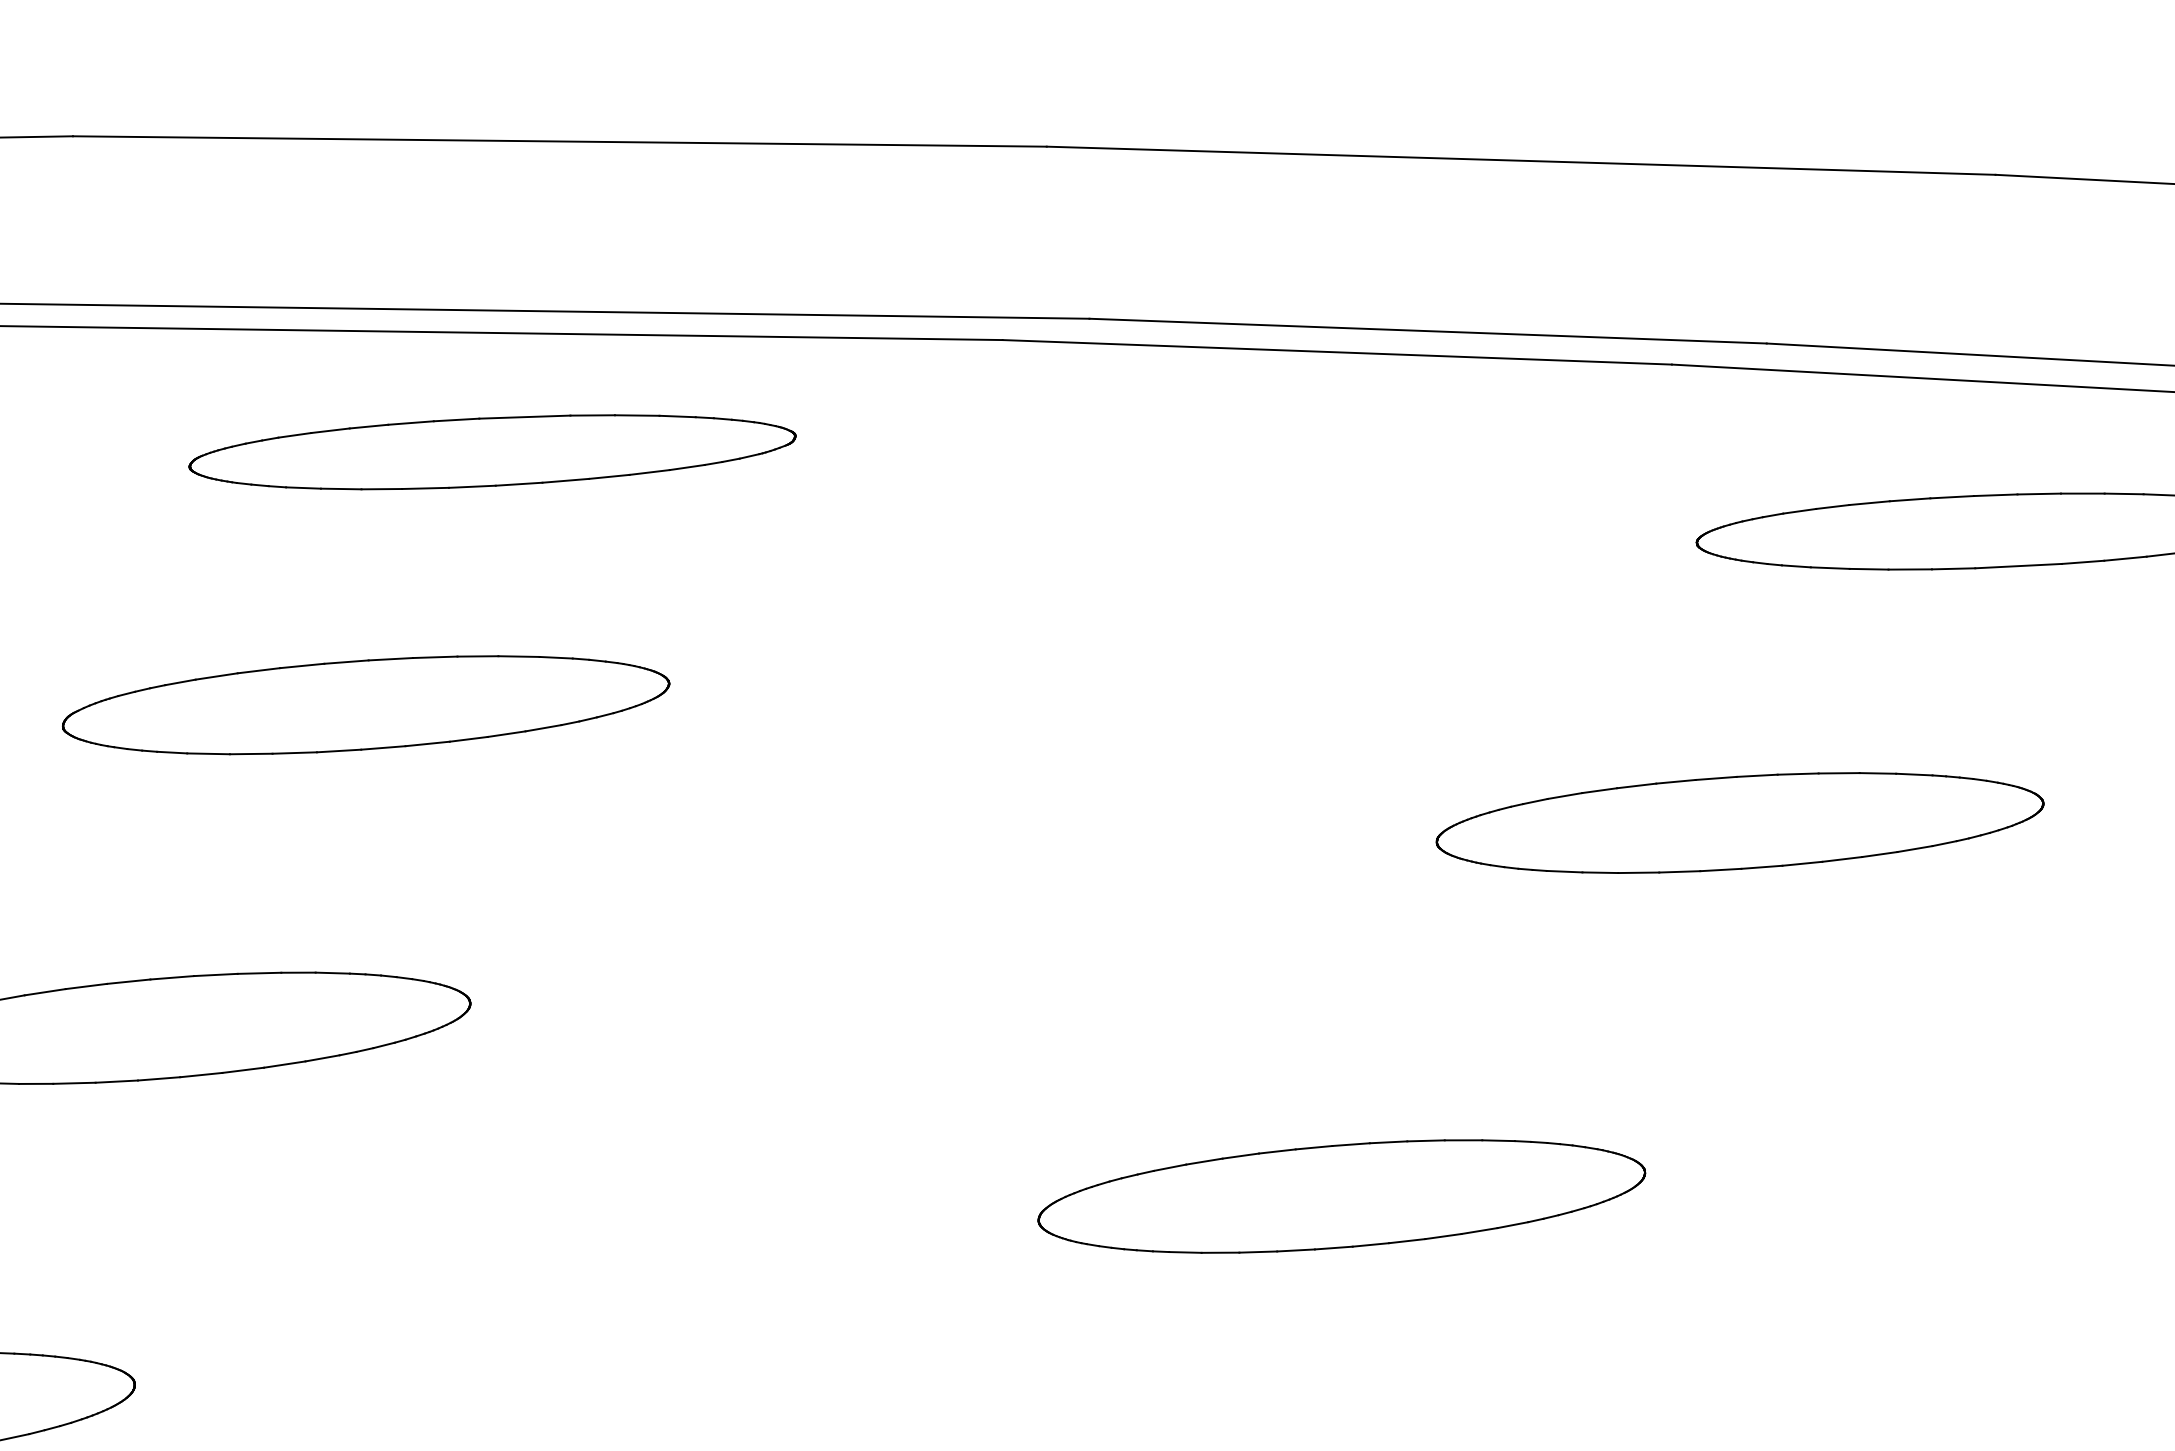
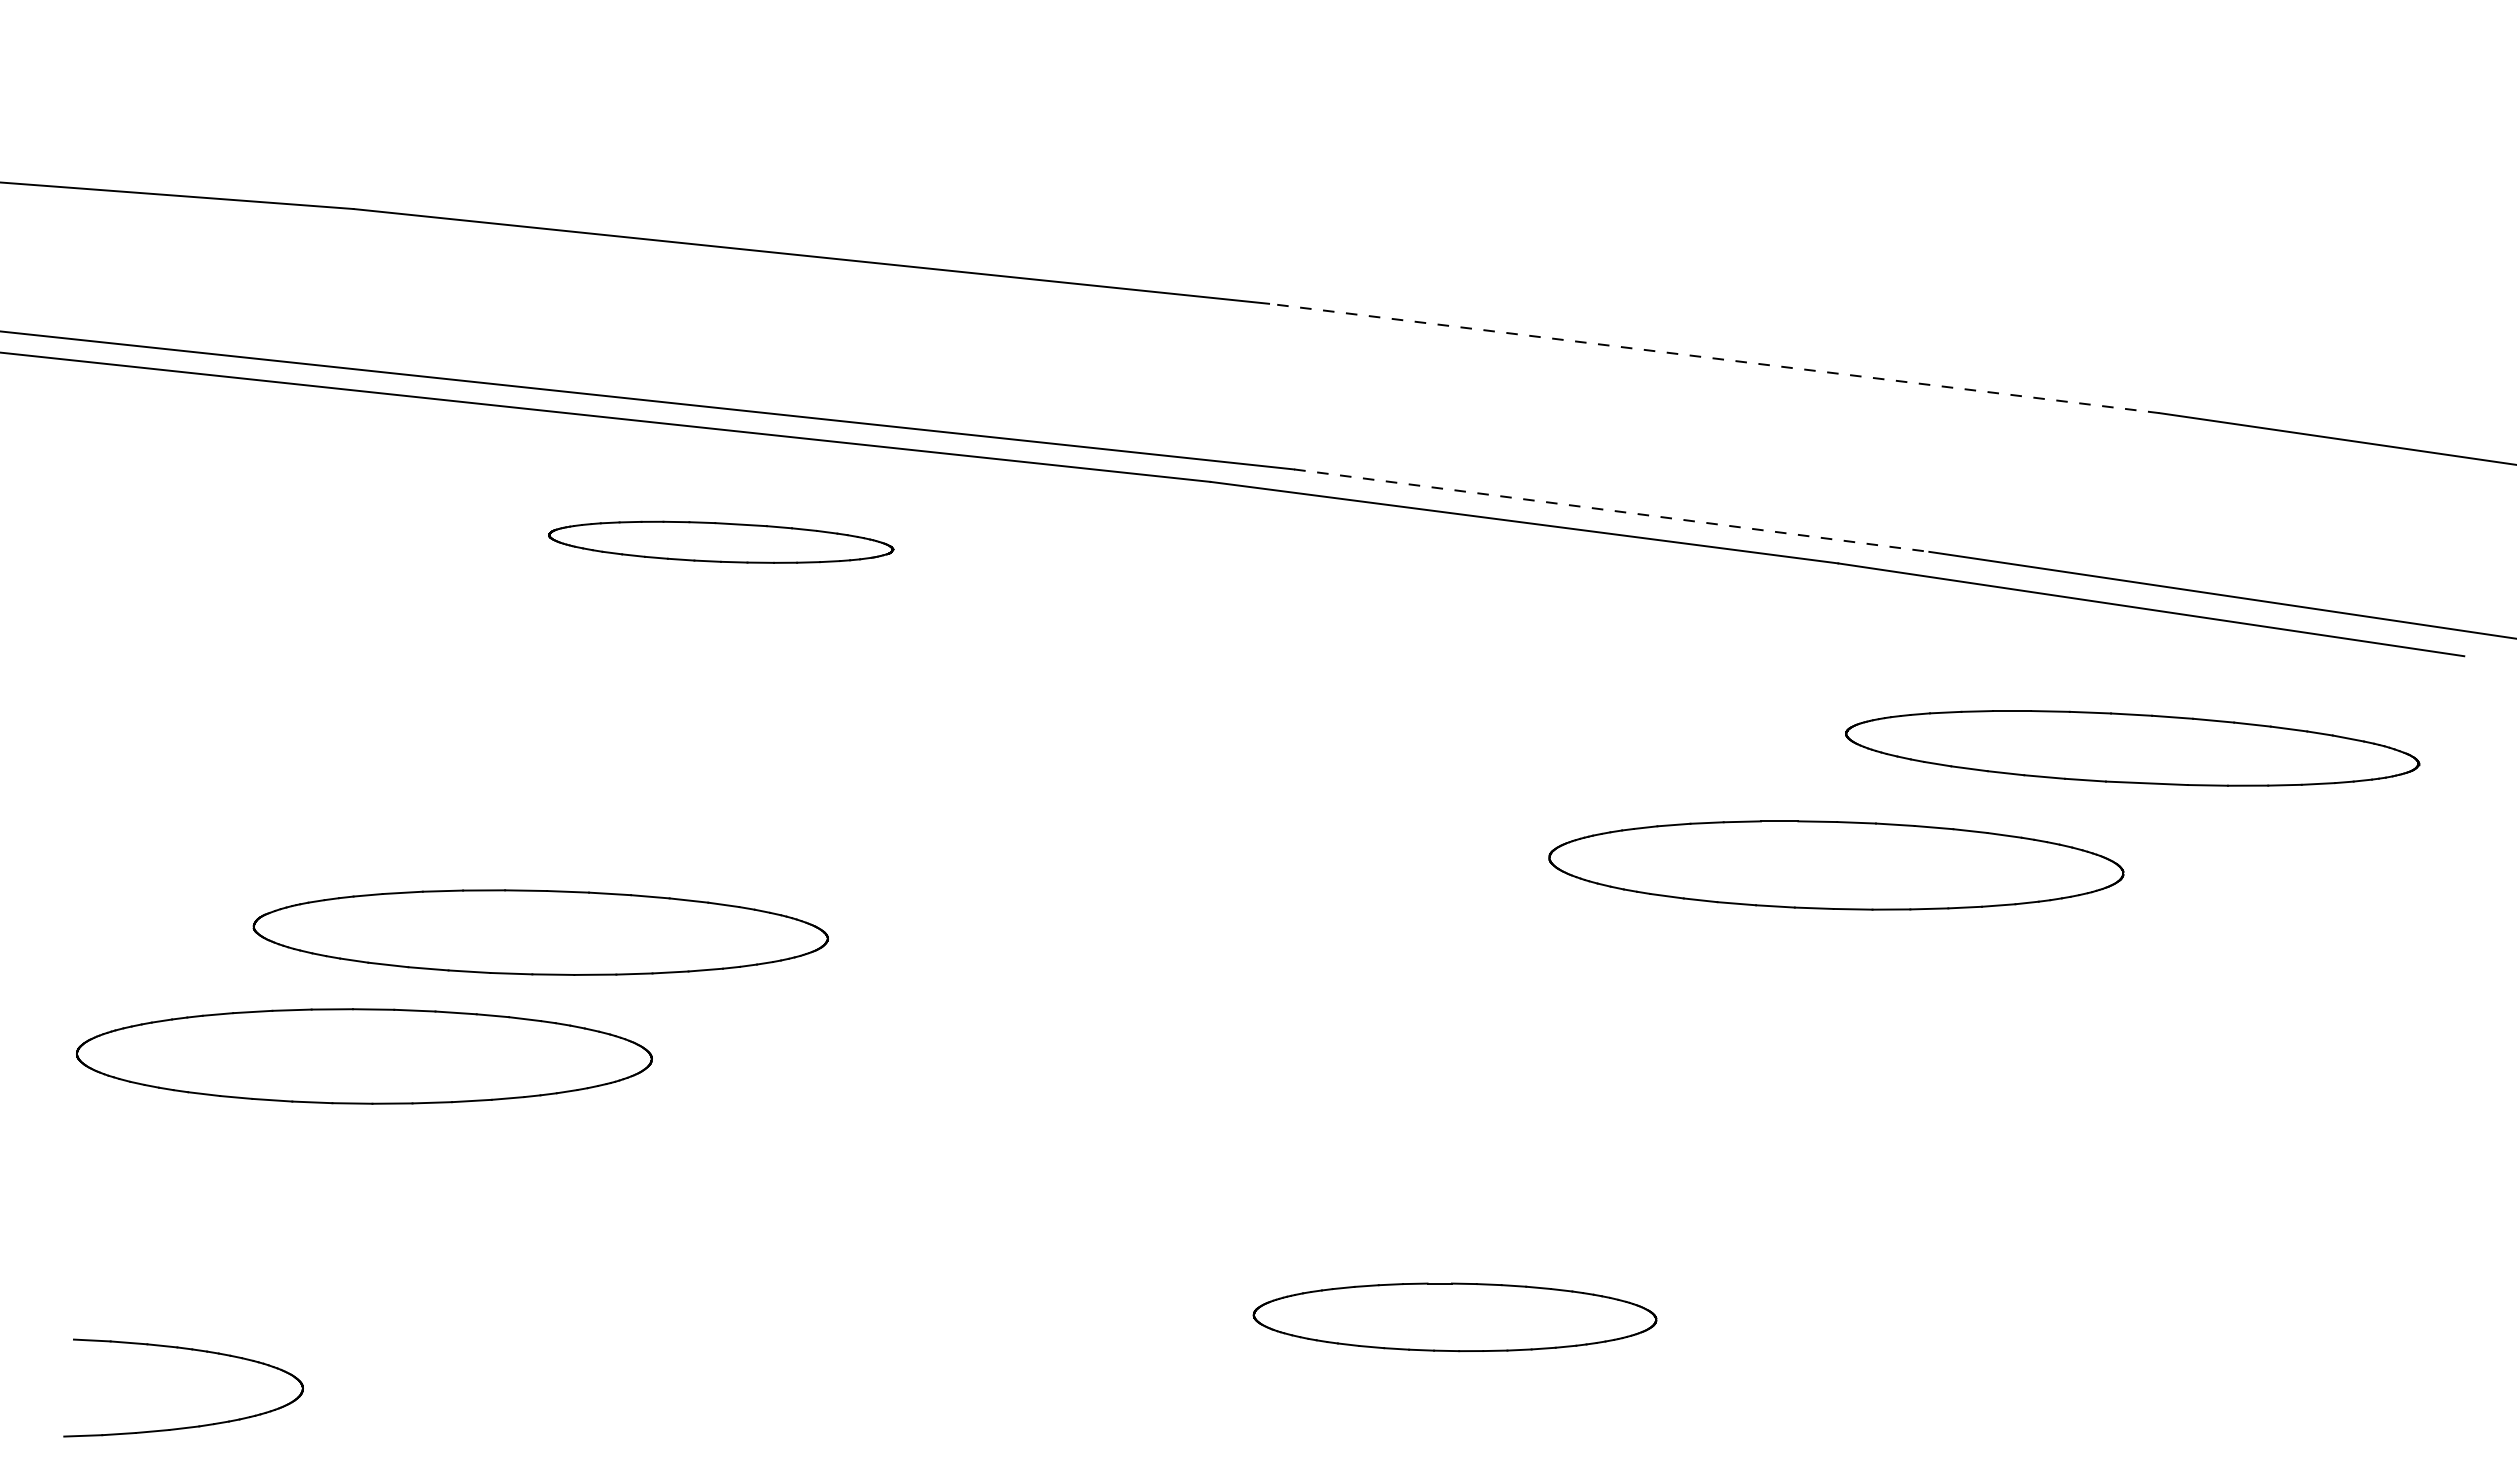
line: (1521, 160) -> (1714, 358), solid -> dashed
line: (1428, 330) -> (1612, 510), solid -> dashed
part: (492, 451) -> (720, 542), size x0.6
part: (365, 704) -> (540, 932), moved
part: (1740, 822) -> (1836, 865), moved
part: (1341, 1196) -> (1454, 1317), size x0.7

